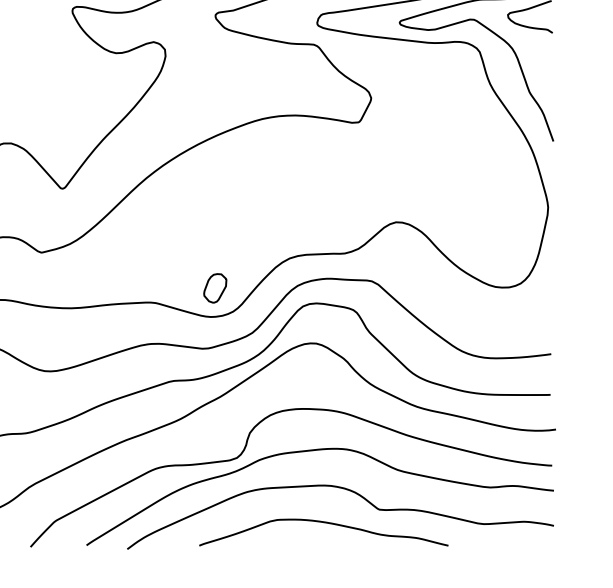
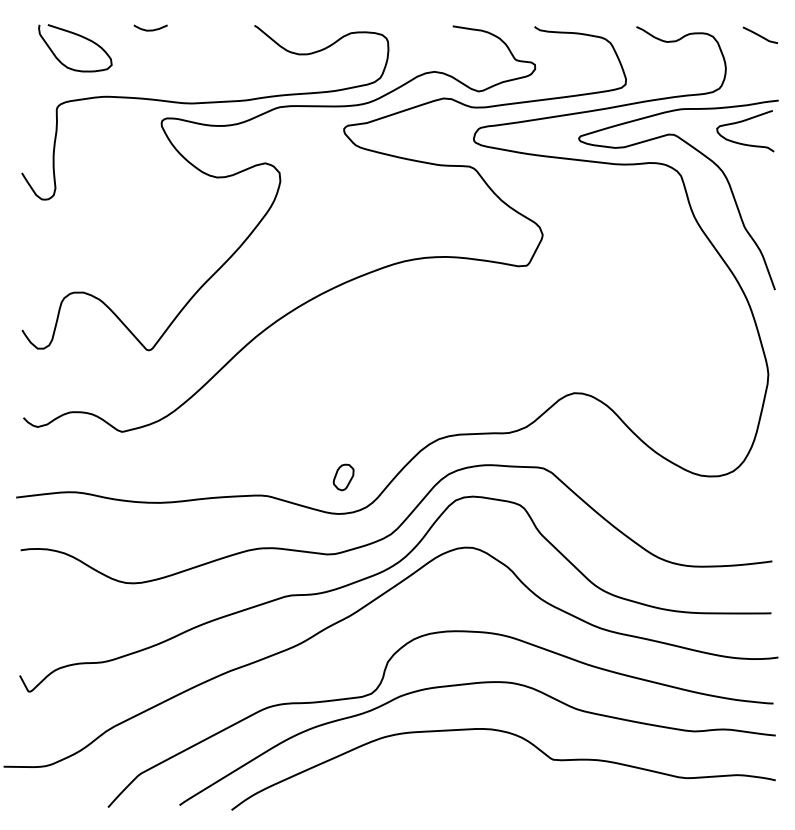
part: (215, 288) -> (343, 477), size x0.7
curve: (326, 523) -> (485, 777), removed

